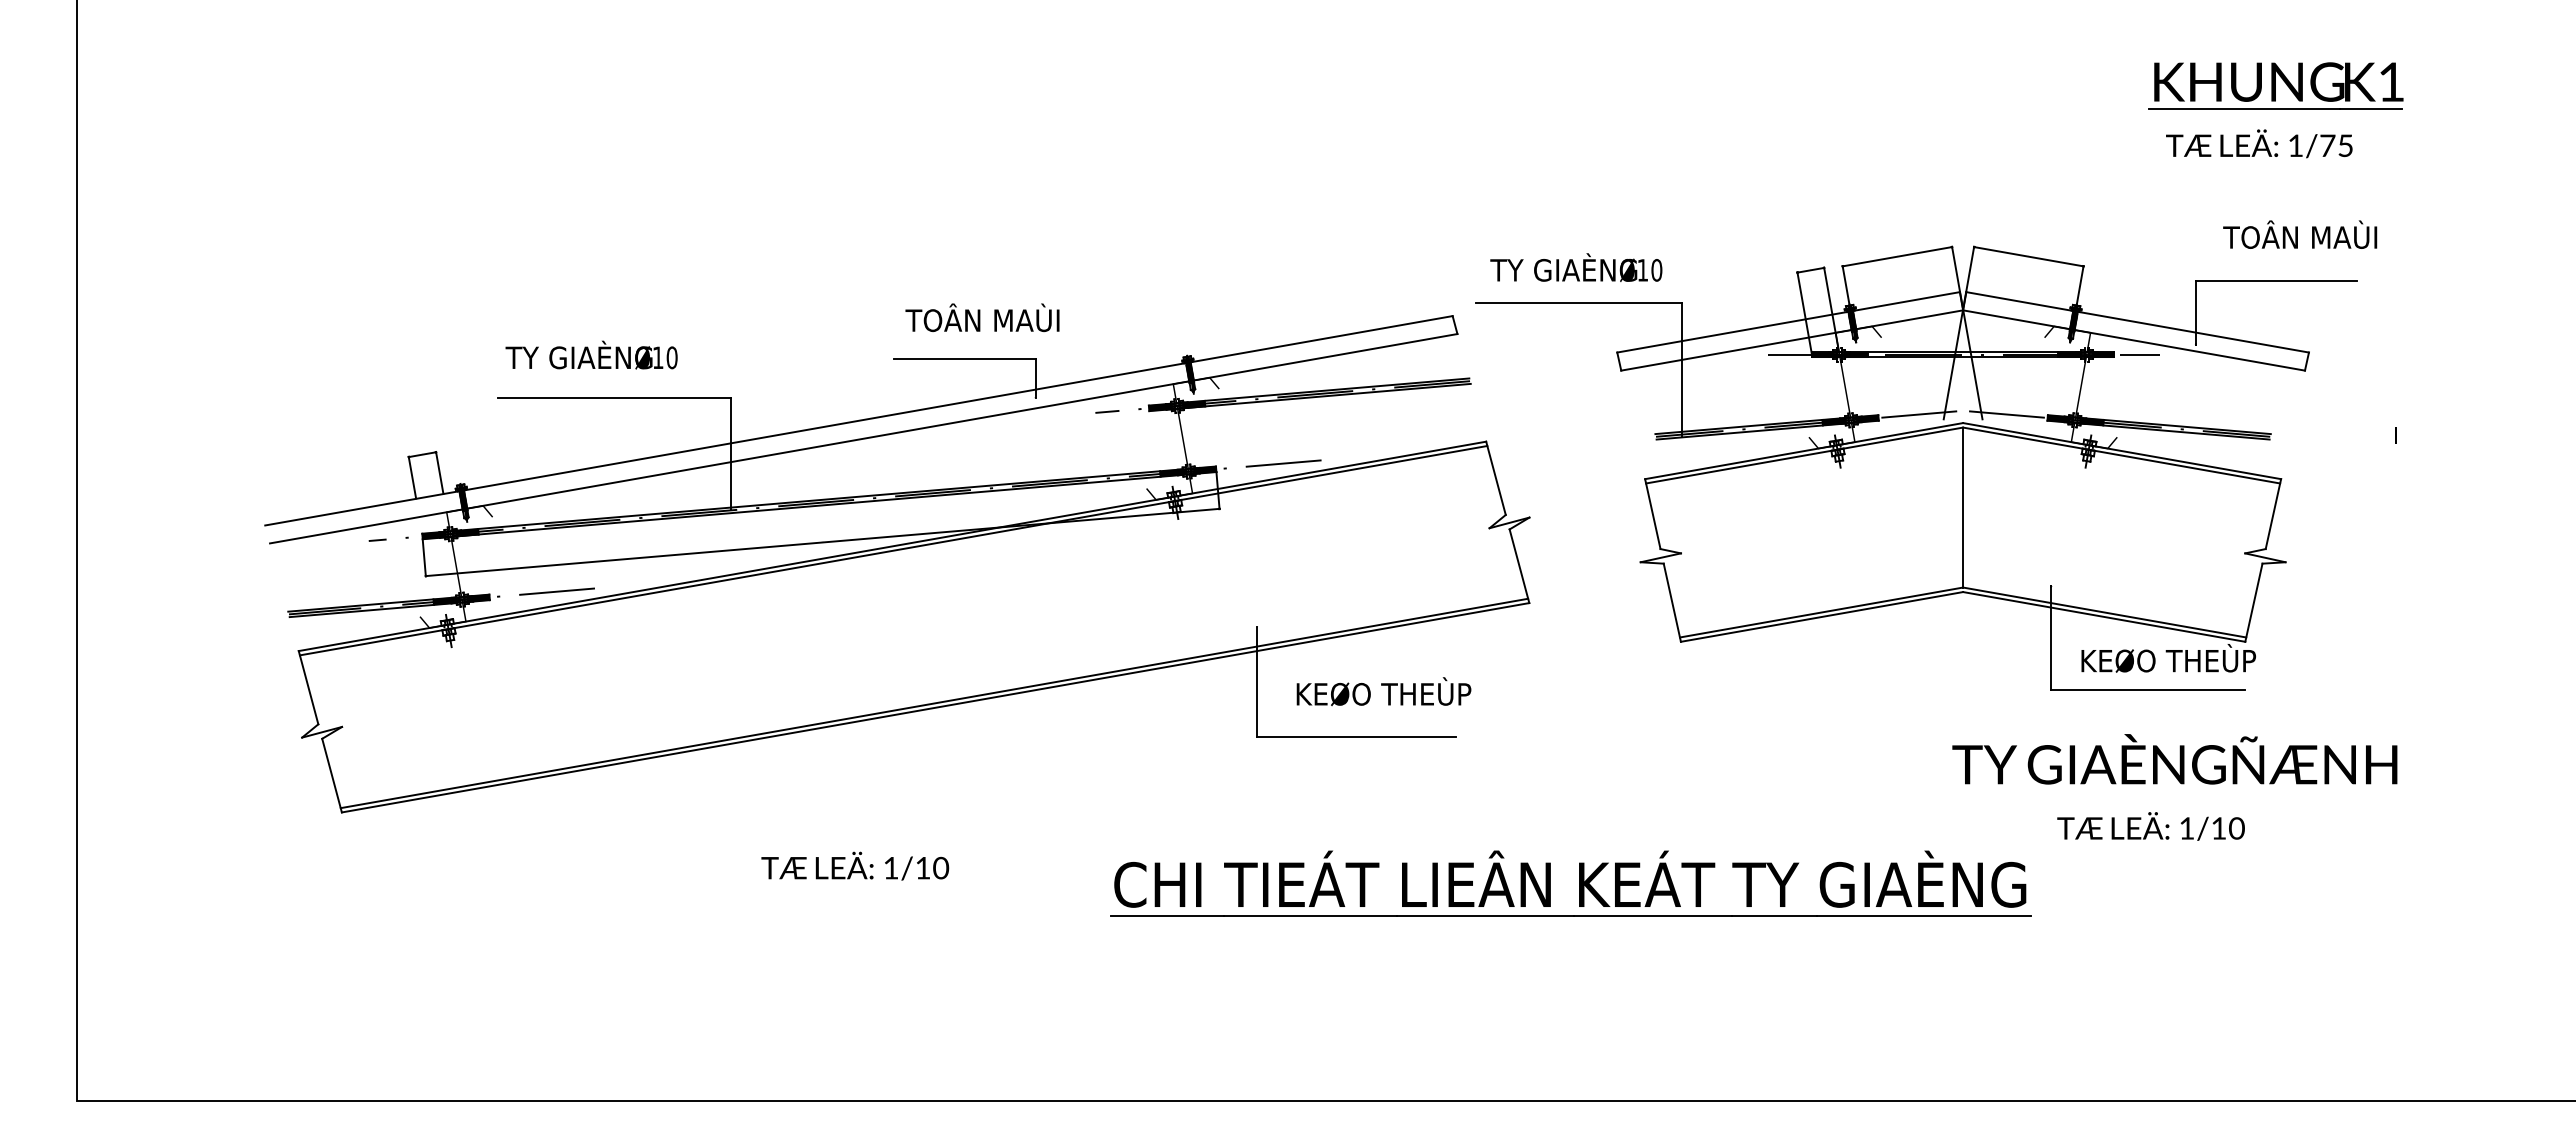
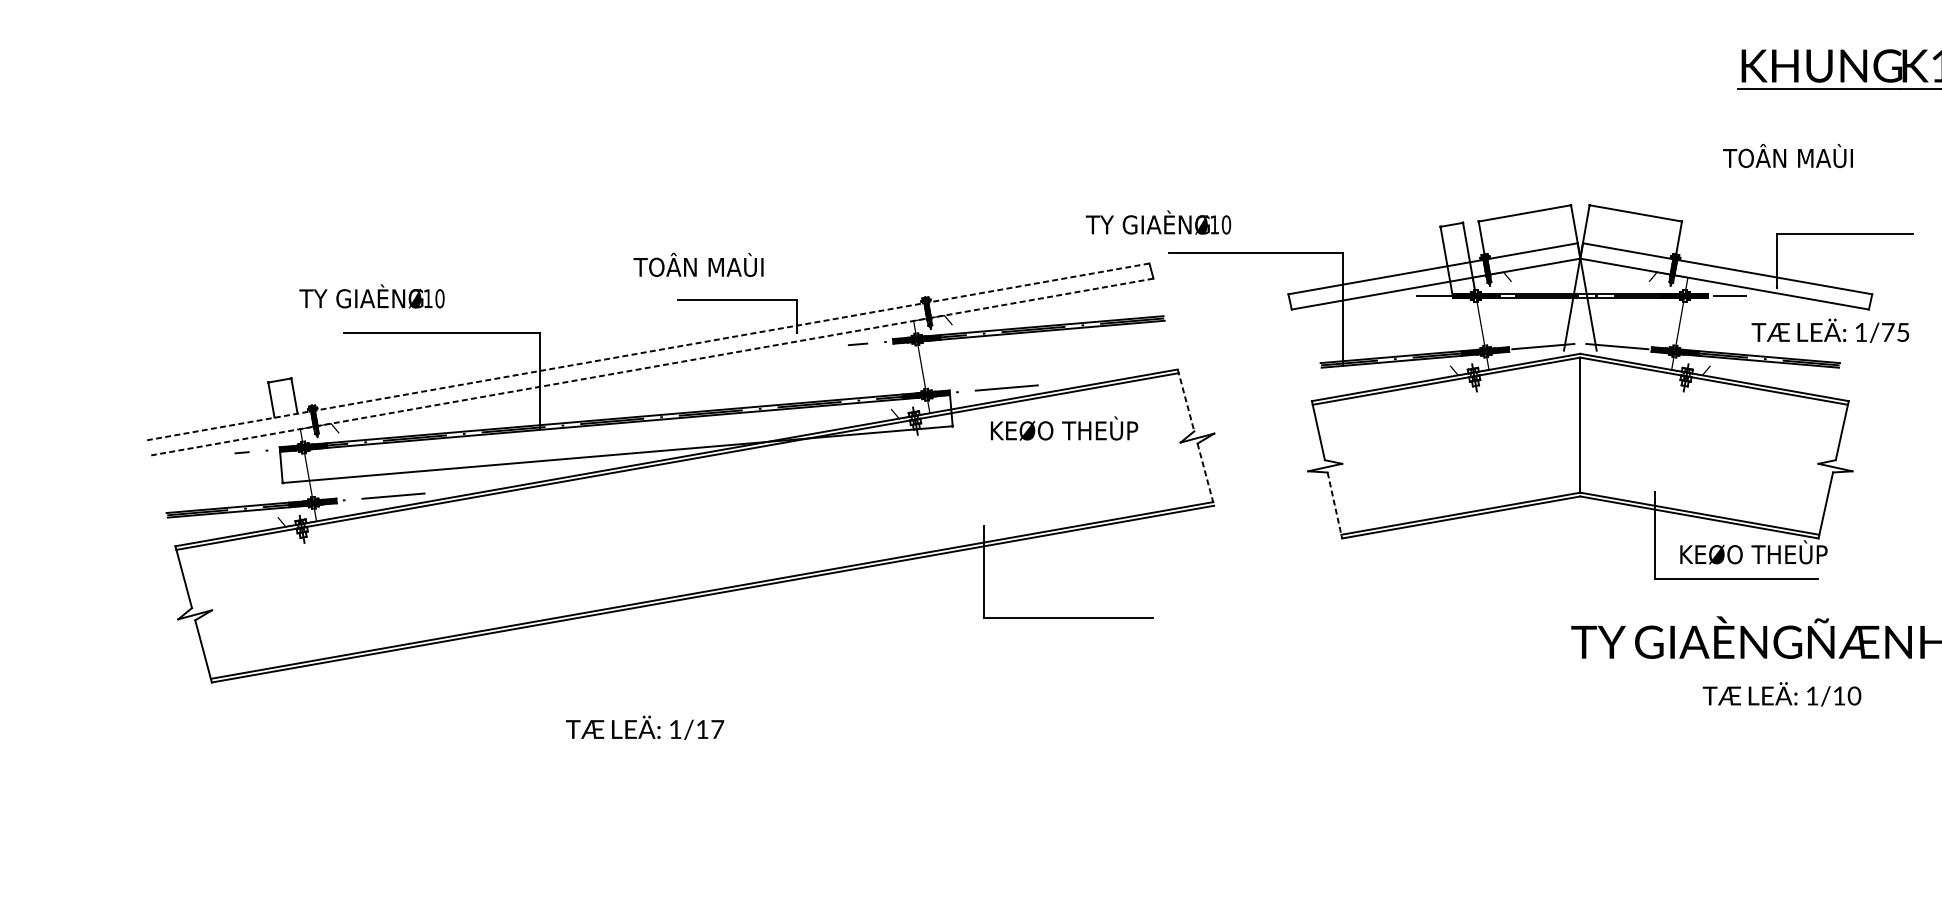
text: (2259, 143) -> (1830, 330), moved
text: (2300, 234) -> (1788, 155), moved
text: (1576, 267) -> (1158, 222), moved
text: (982, 317) -> (698, 264), moved
text: (591, 354) -> (371, 295), moved
line: (858, 420) -> (647, 351), solid -> dashed
line: (863, 438) -> (652, 366), solid -> dashed
line: (1495, 478) -> (1185, 400), solid -> dashed
line: (1519, 566) -> (1205, 474), solid -> dashed
line: (1672, 603) -> (1335, 506), solid -> dashed
text: (1383, 691) -> (1064, 428), moved
text: (2150, 826) -> (1781, 694), moved
text: (941, 867) -> (717, 728), 1/10 -> 1/17
part: (1579, 883) -> (1256, 742), removed

